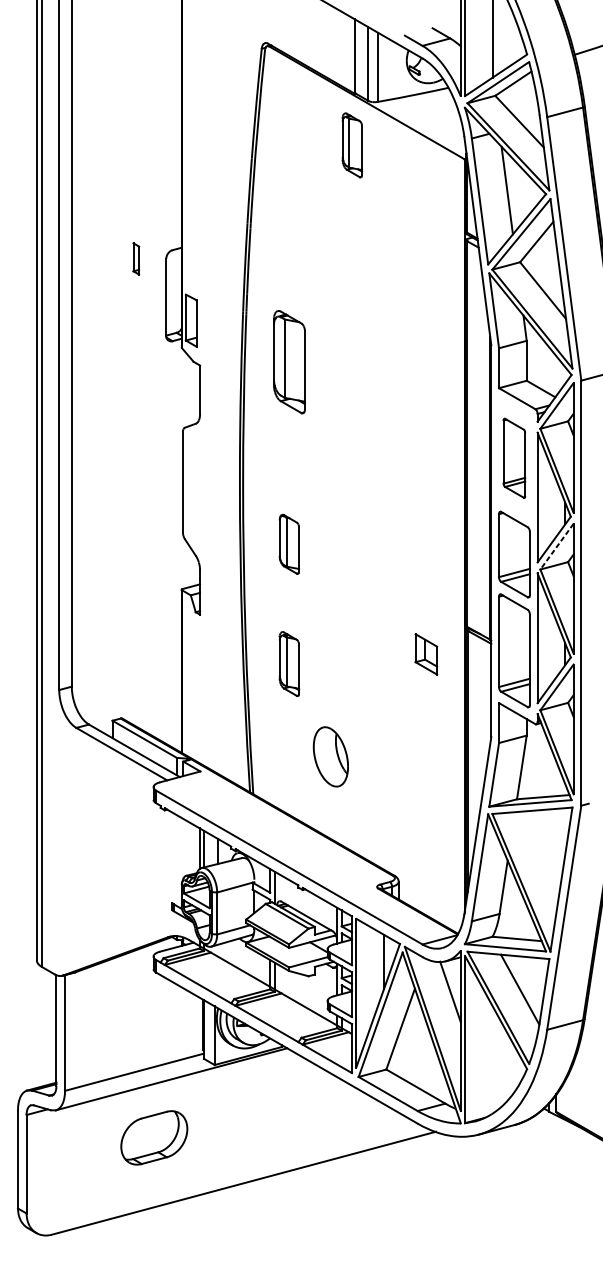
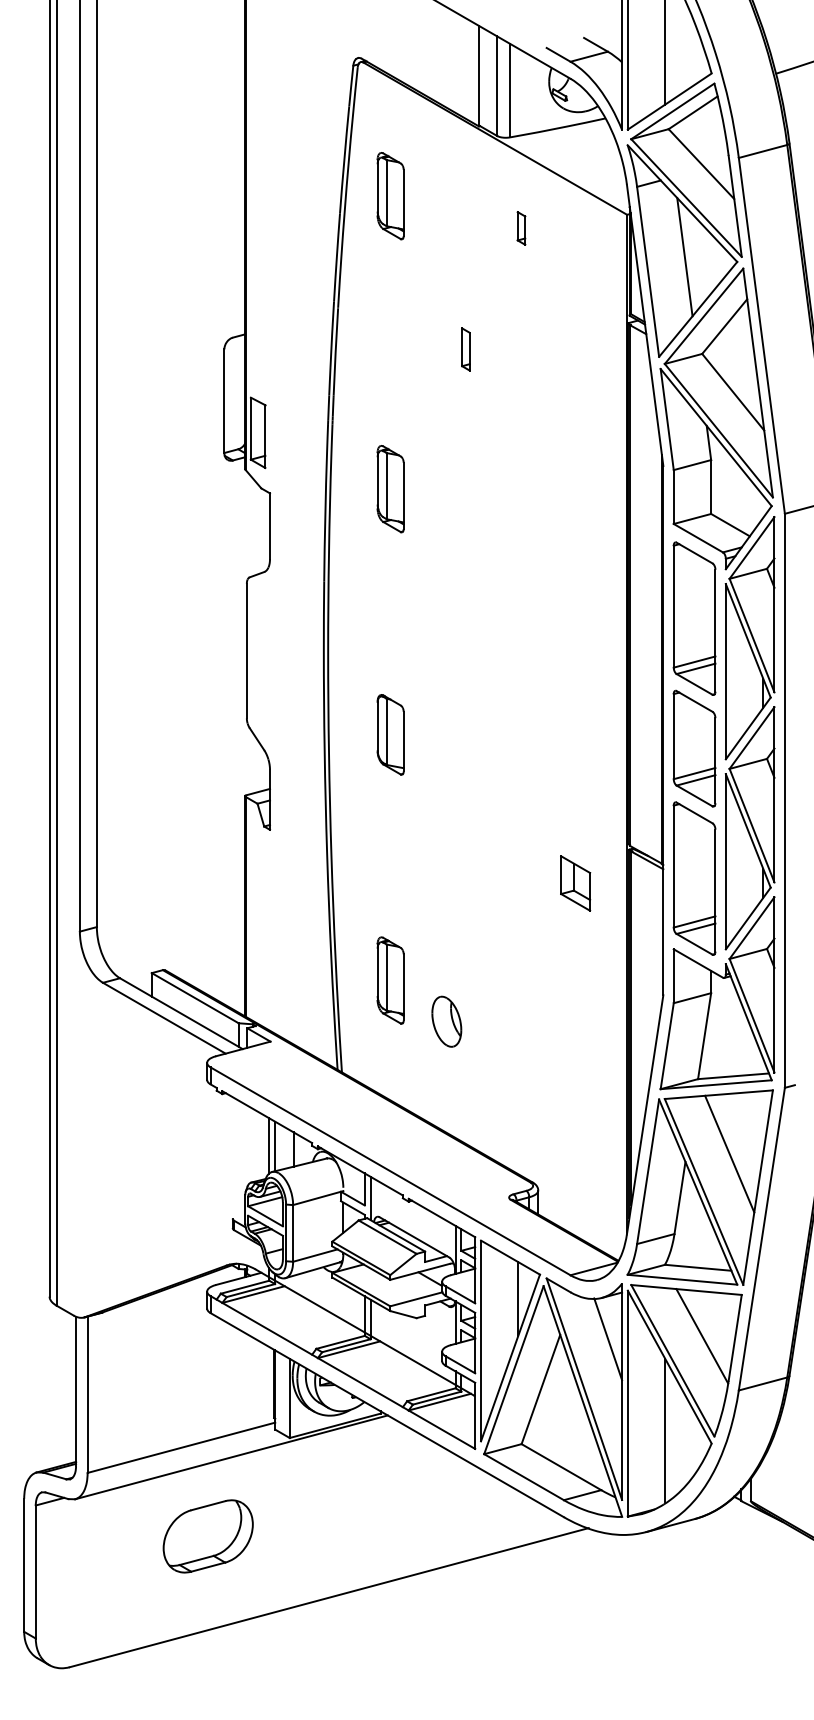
part: (352, 145) -> (390, 196), moved
part: (386, 169) -> (521, 228), added
part: (135, 258) -> (465, 349), moved
part: (289, 362) -> (390, 489), size x0.62
part: (514, 458) -> (694, 618), size x1.43
line: (556, 547) -> (751, 738), dashed -> solid
part: (289, 664) -> (390, 980), moved
part: (330, 756) -> (446, 1021), size x0.62
line: (540, 854) -> (729, 1153), added
line: (492, 1059) -> (665, 1430), added

